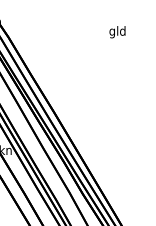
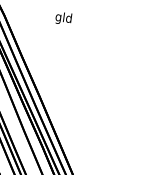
text: (117, 32) -> (63, 18), moved

